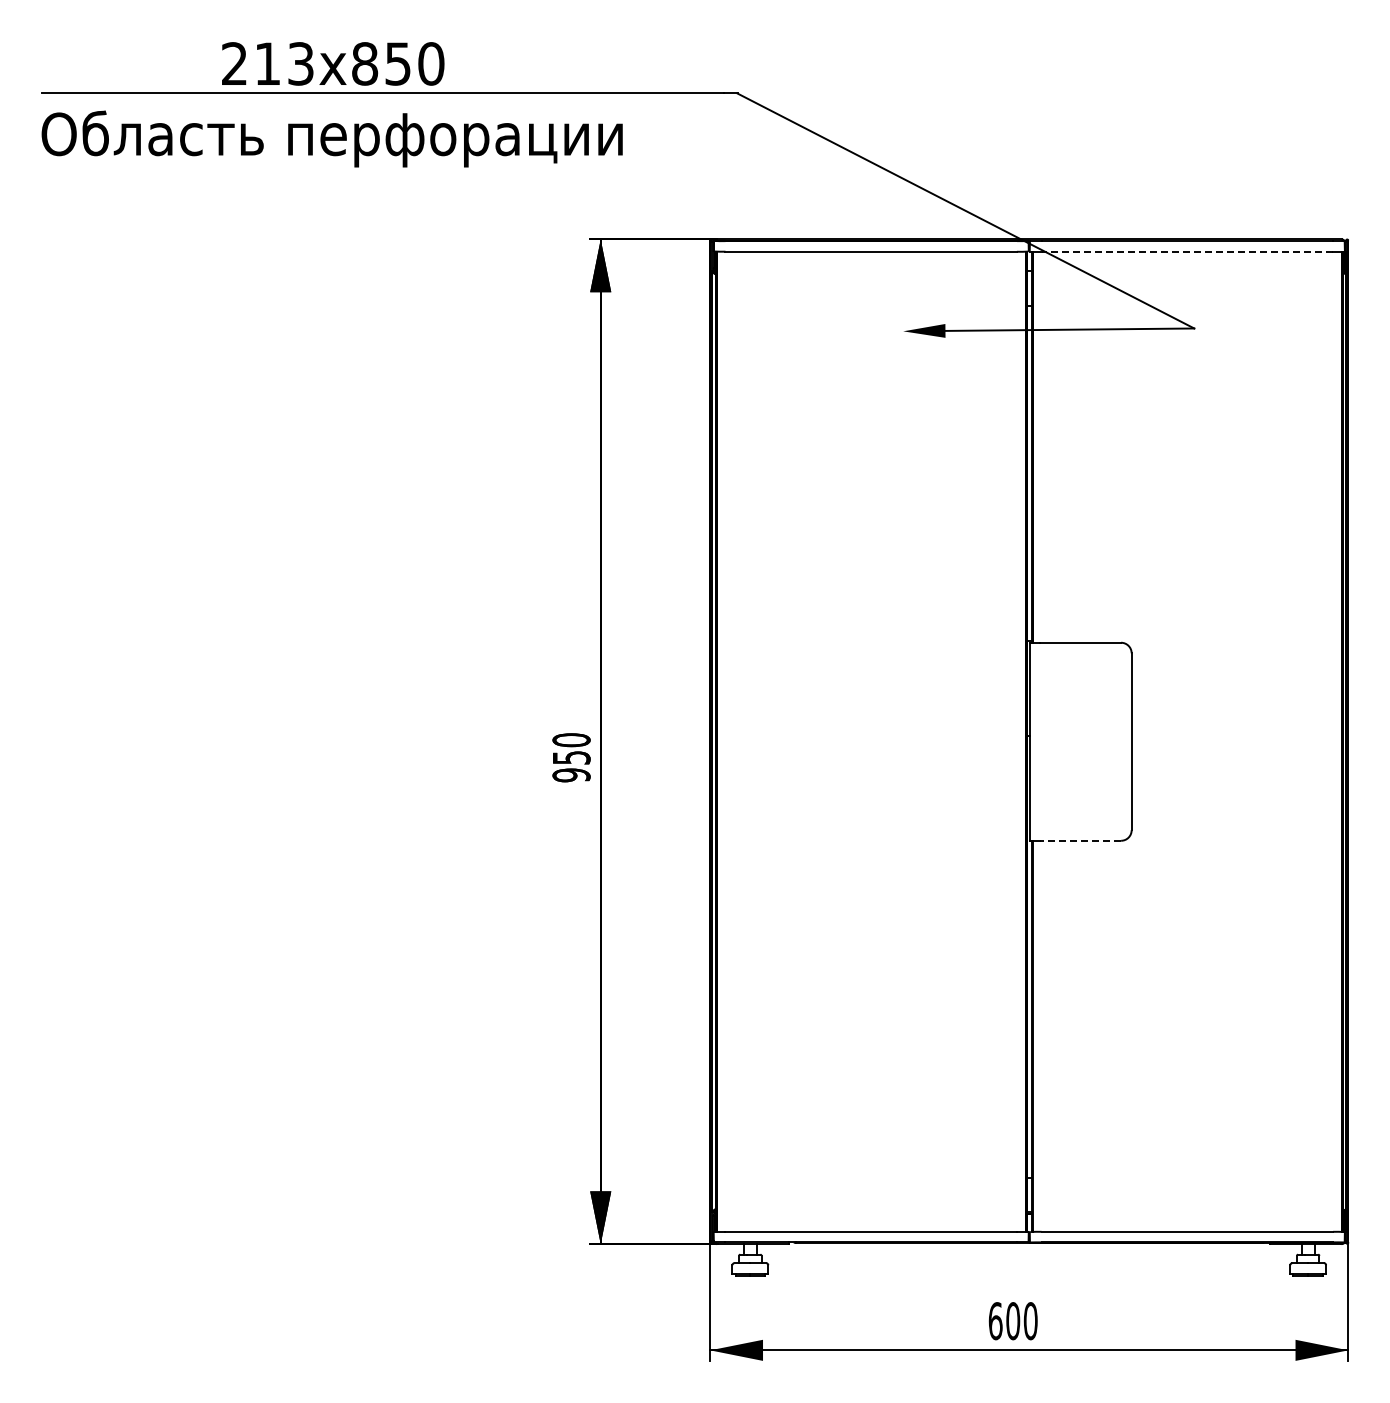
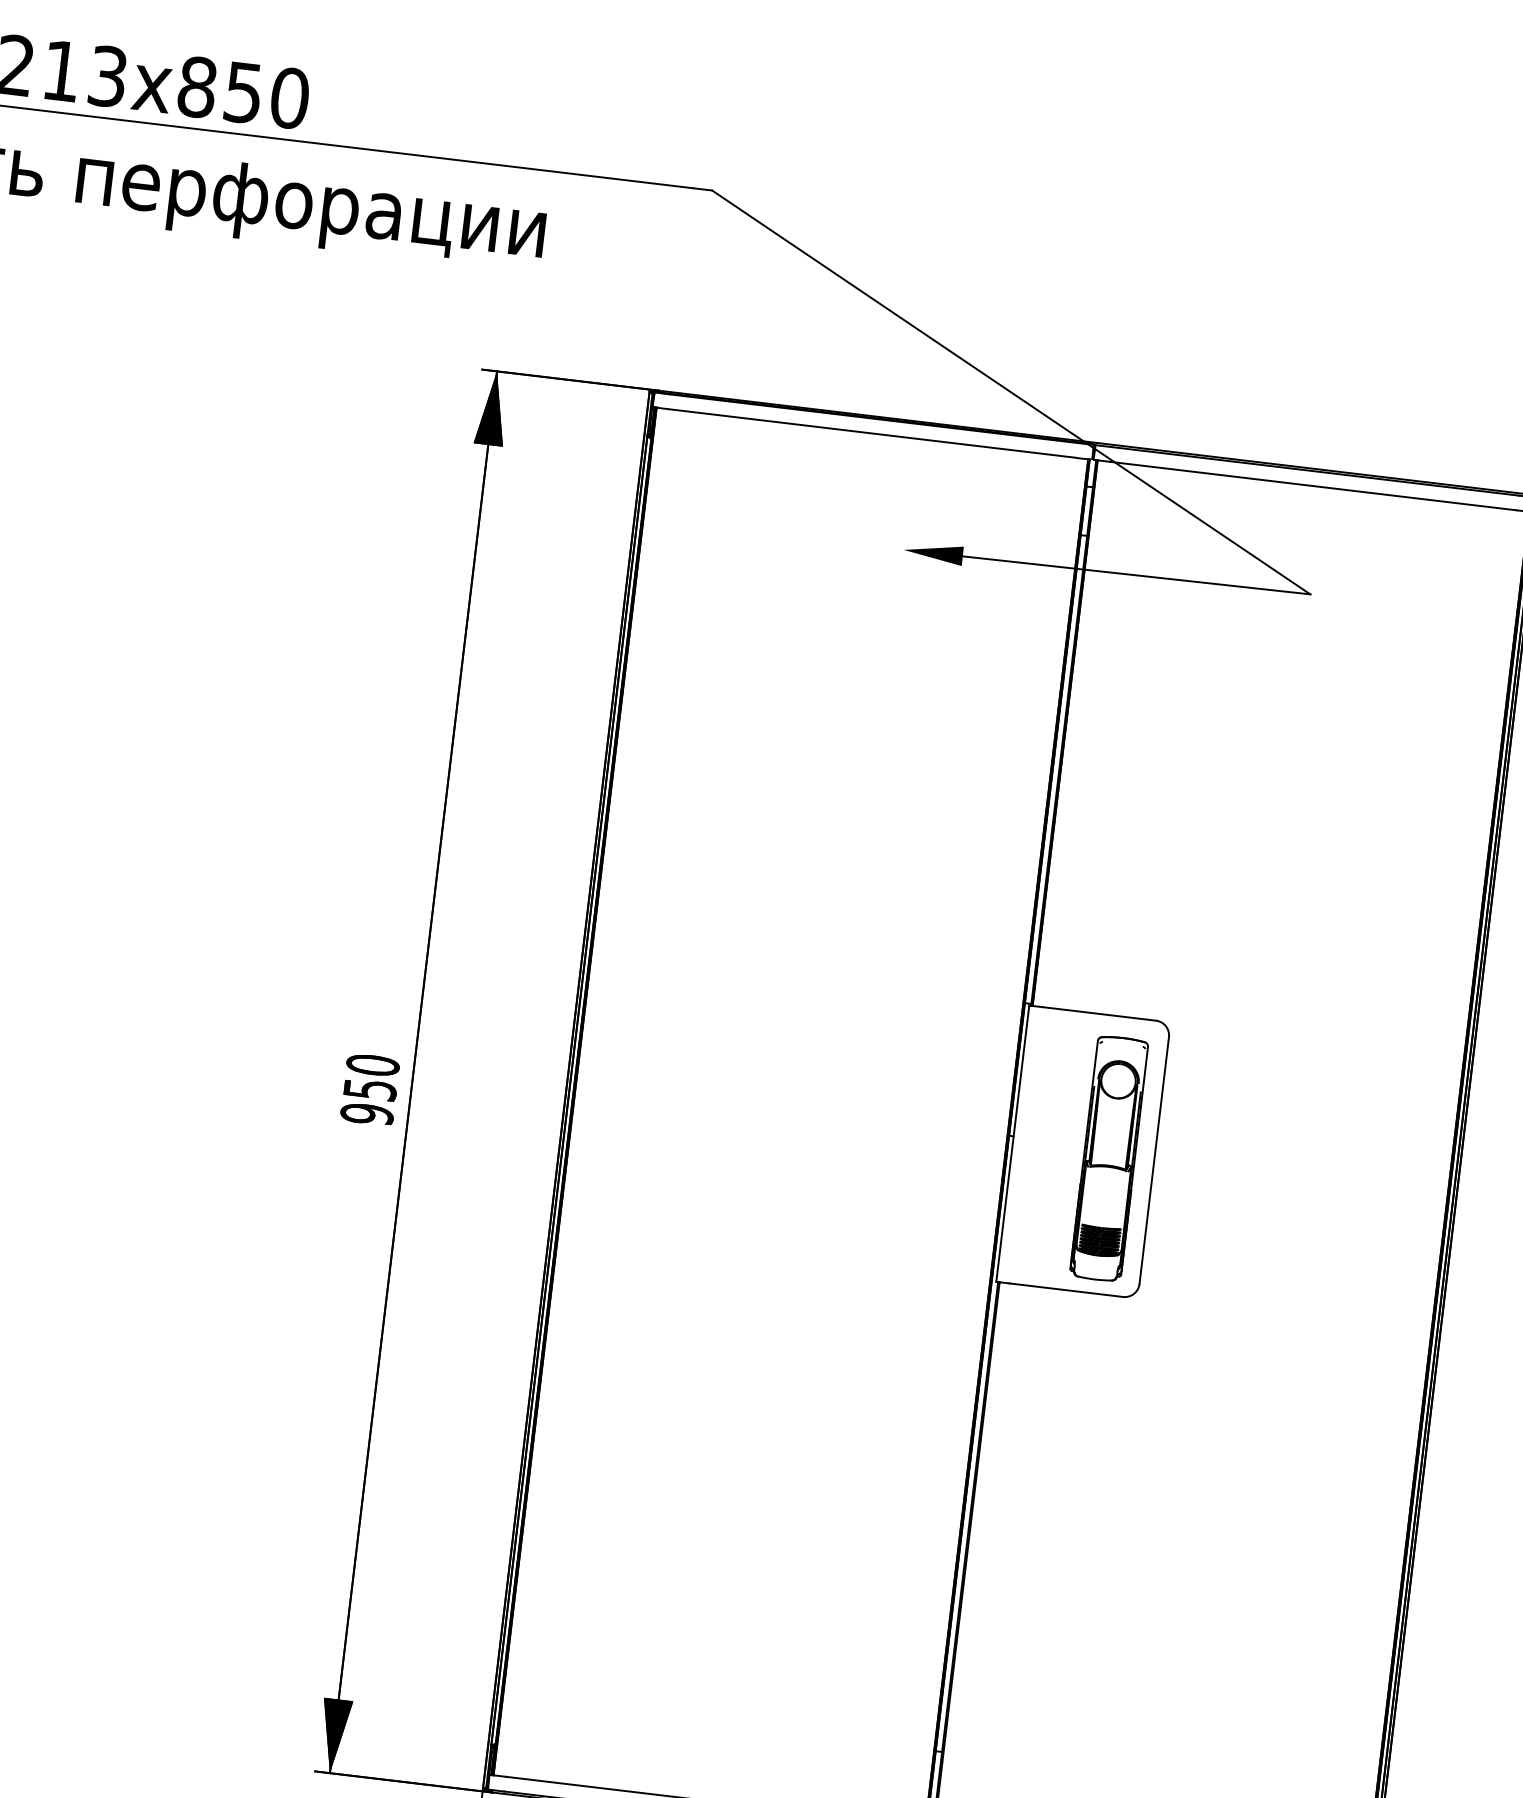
line: (1187, 251) -> (1313, 485), dashed -> solid
part: (1099, 743) -> (1109, 1157), added
line: (1080, 840) -> (1066, 1289), dashed -> solid

